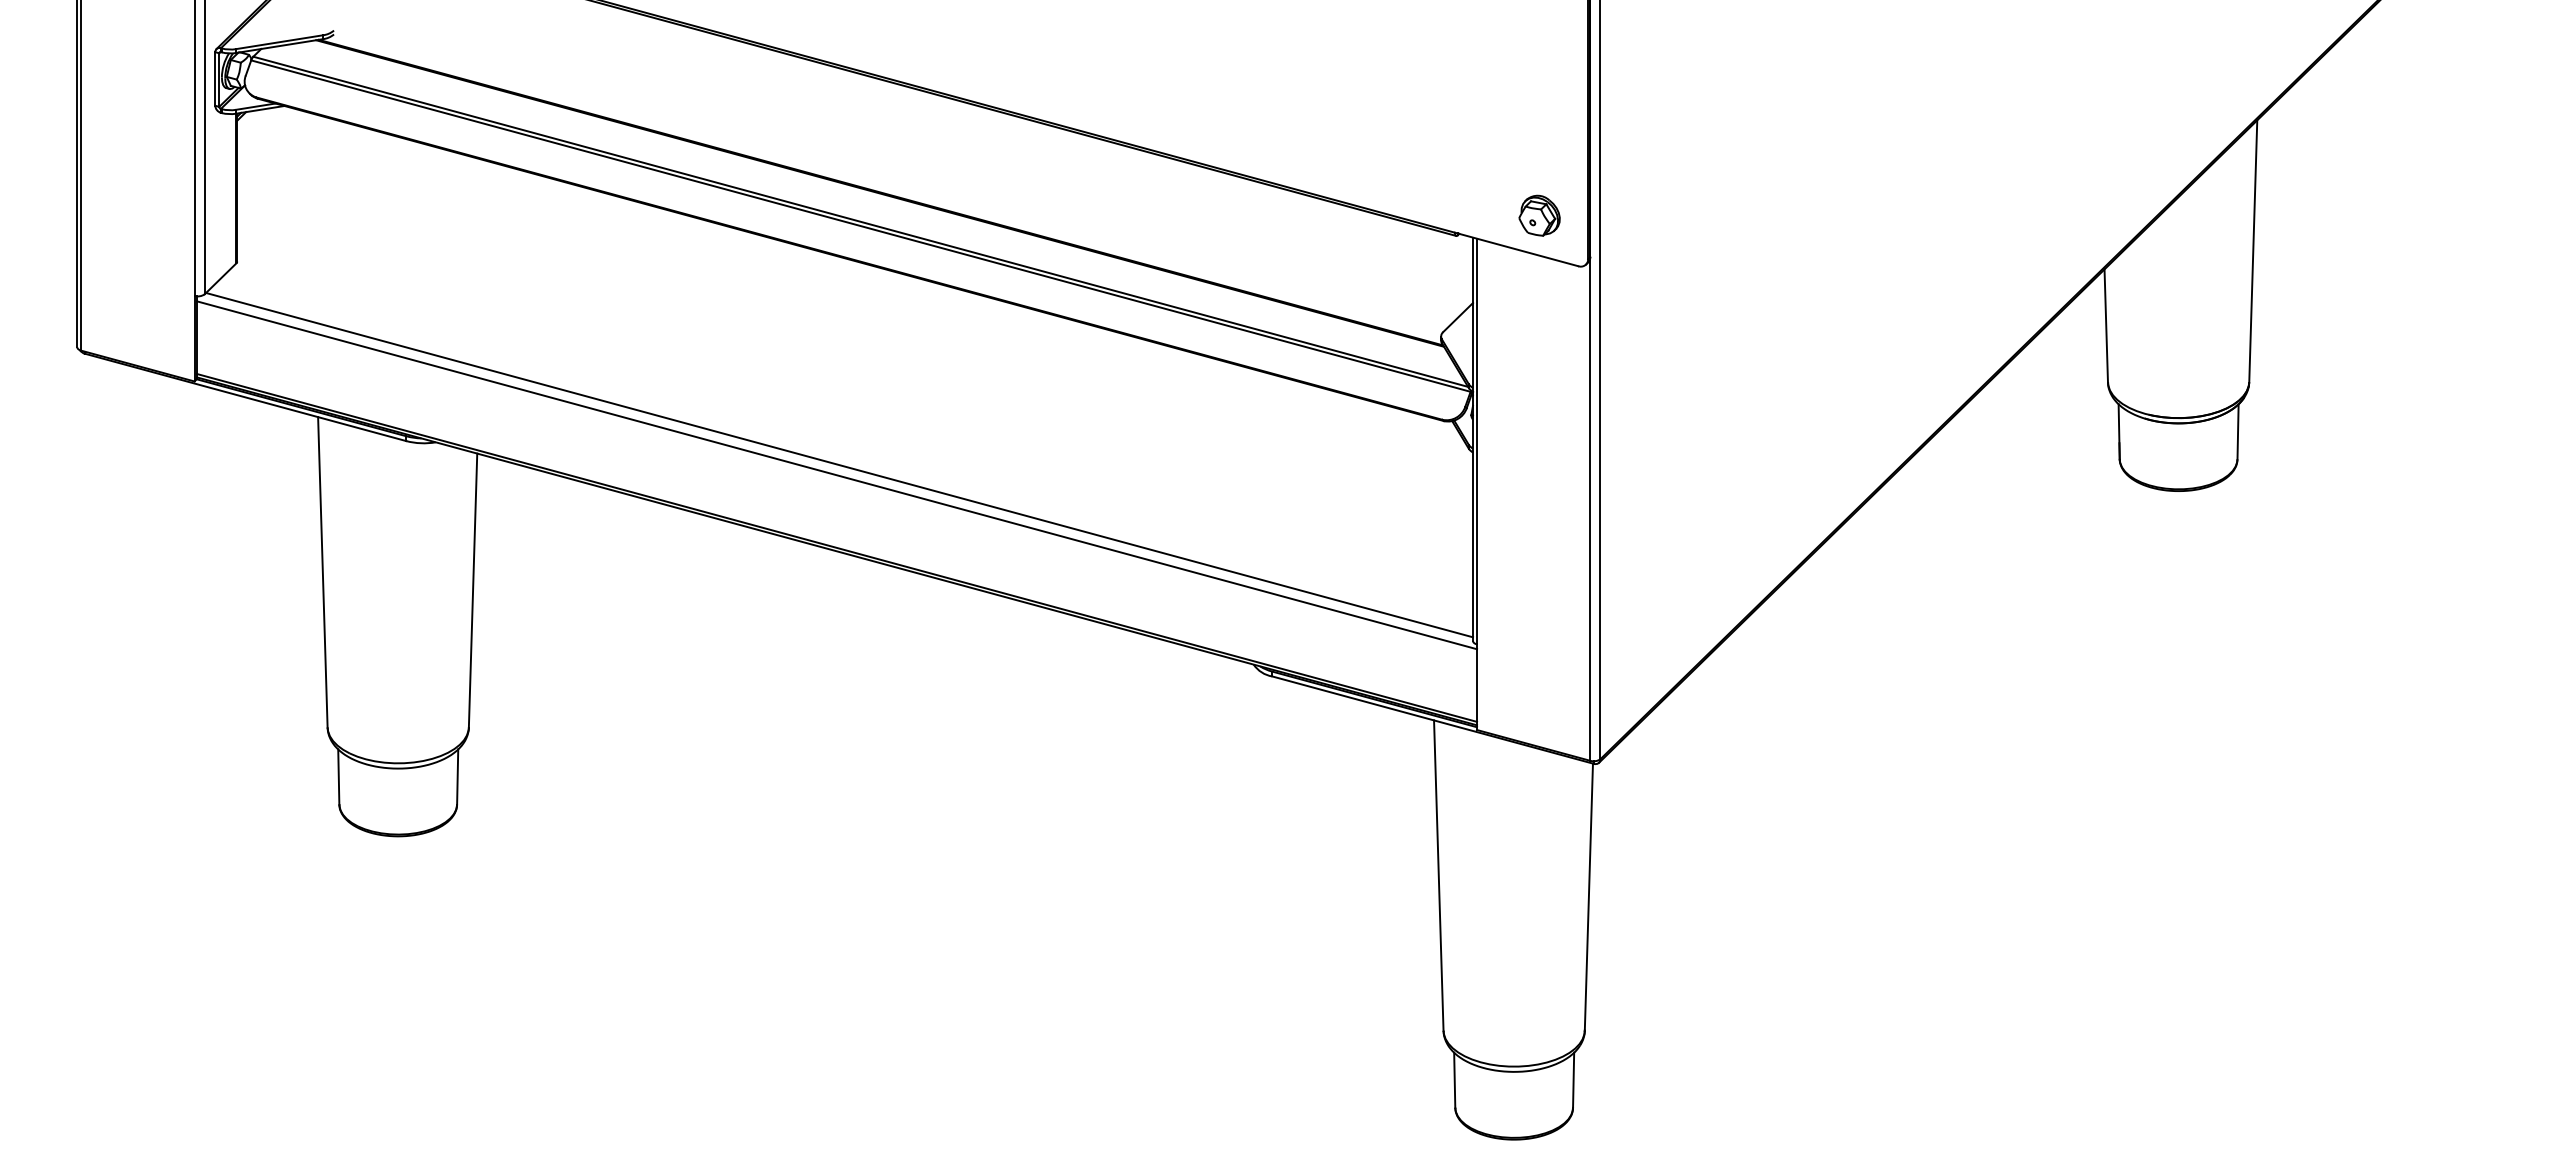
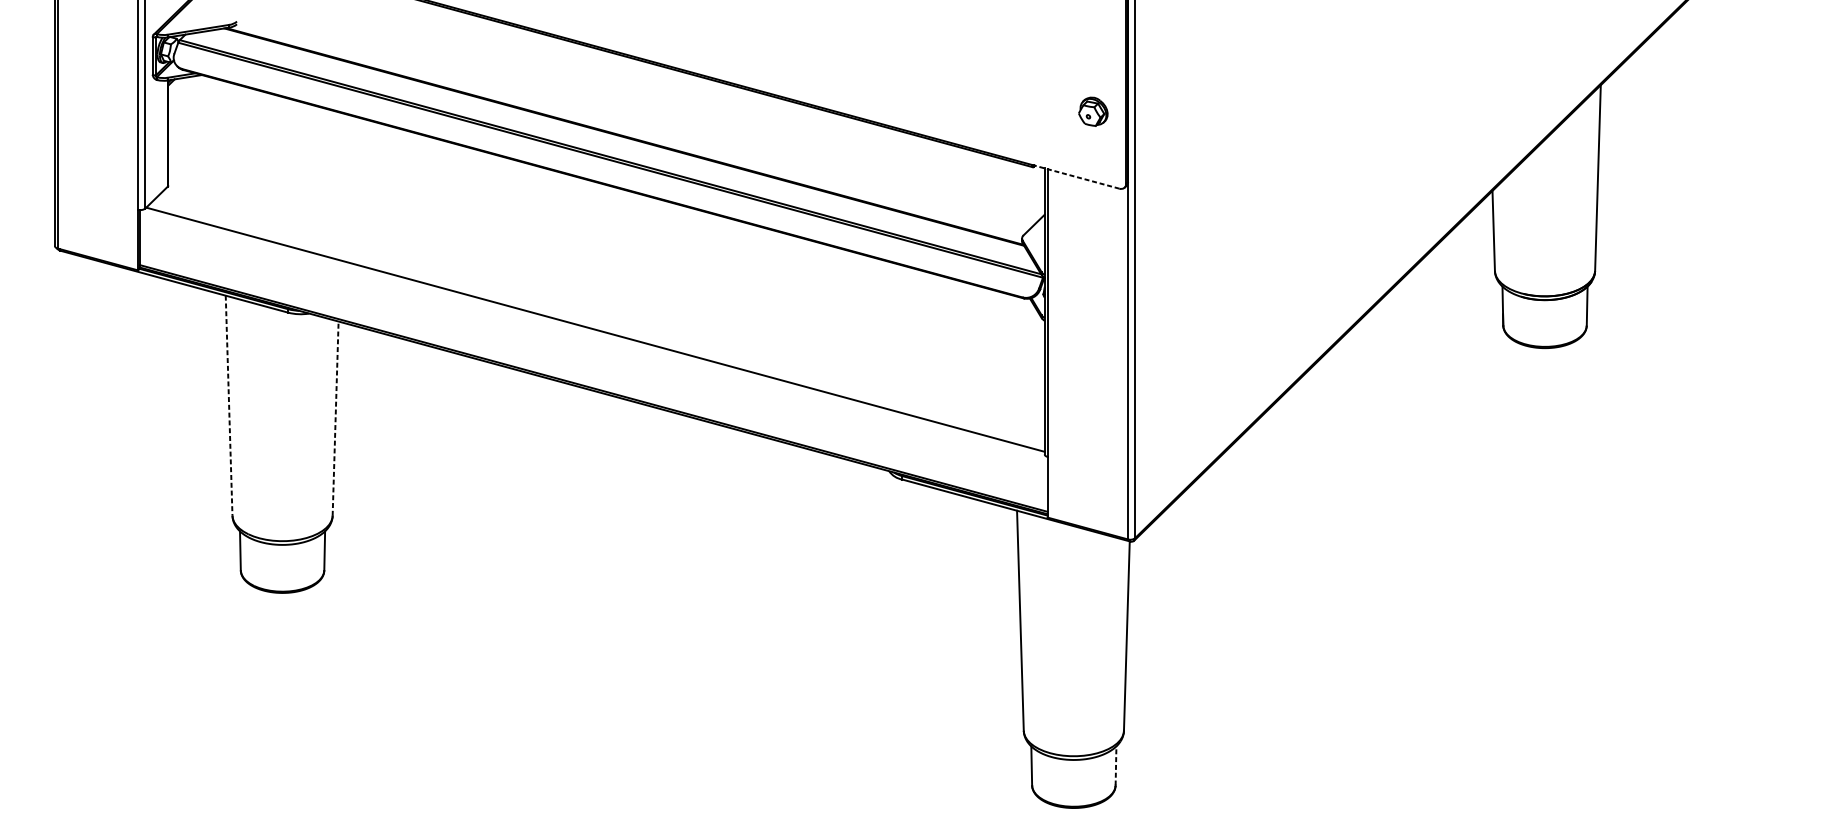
part: (1539, 215) -> (1093, 111), moved
line: (1516, 249) -> (1075, 176), solid -> dashed
line: (837, 475) -> (594, 337), removed
line: (322, 572) -> (228, 405), solid -> dashed
line: (473, 590) -> (335, 418), solid -> dashed
line: (1573, 1080) -> (1115, 766), solid -> dashed

